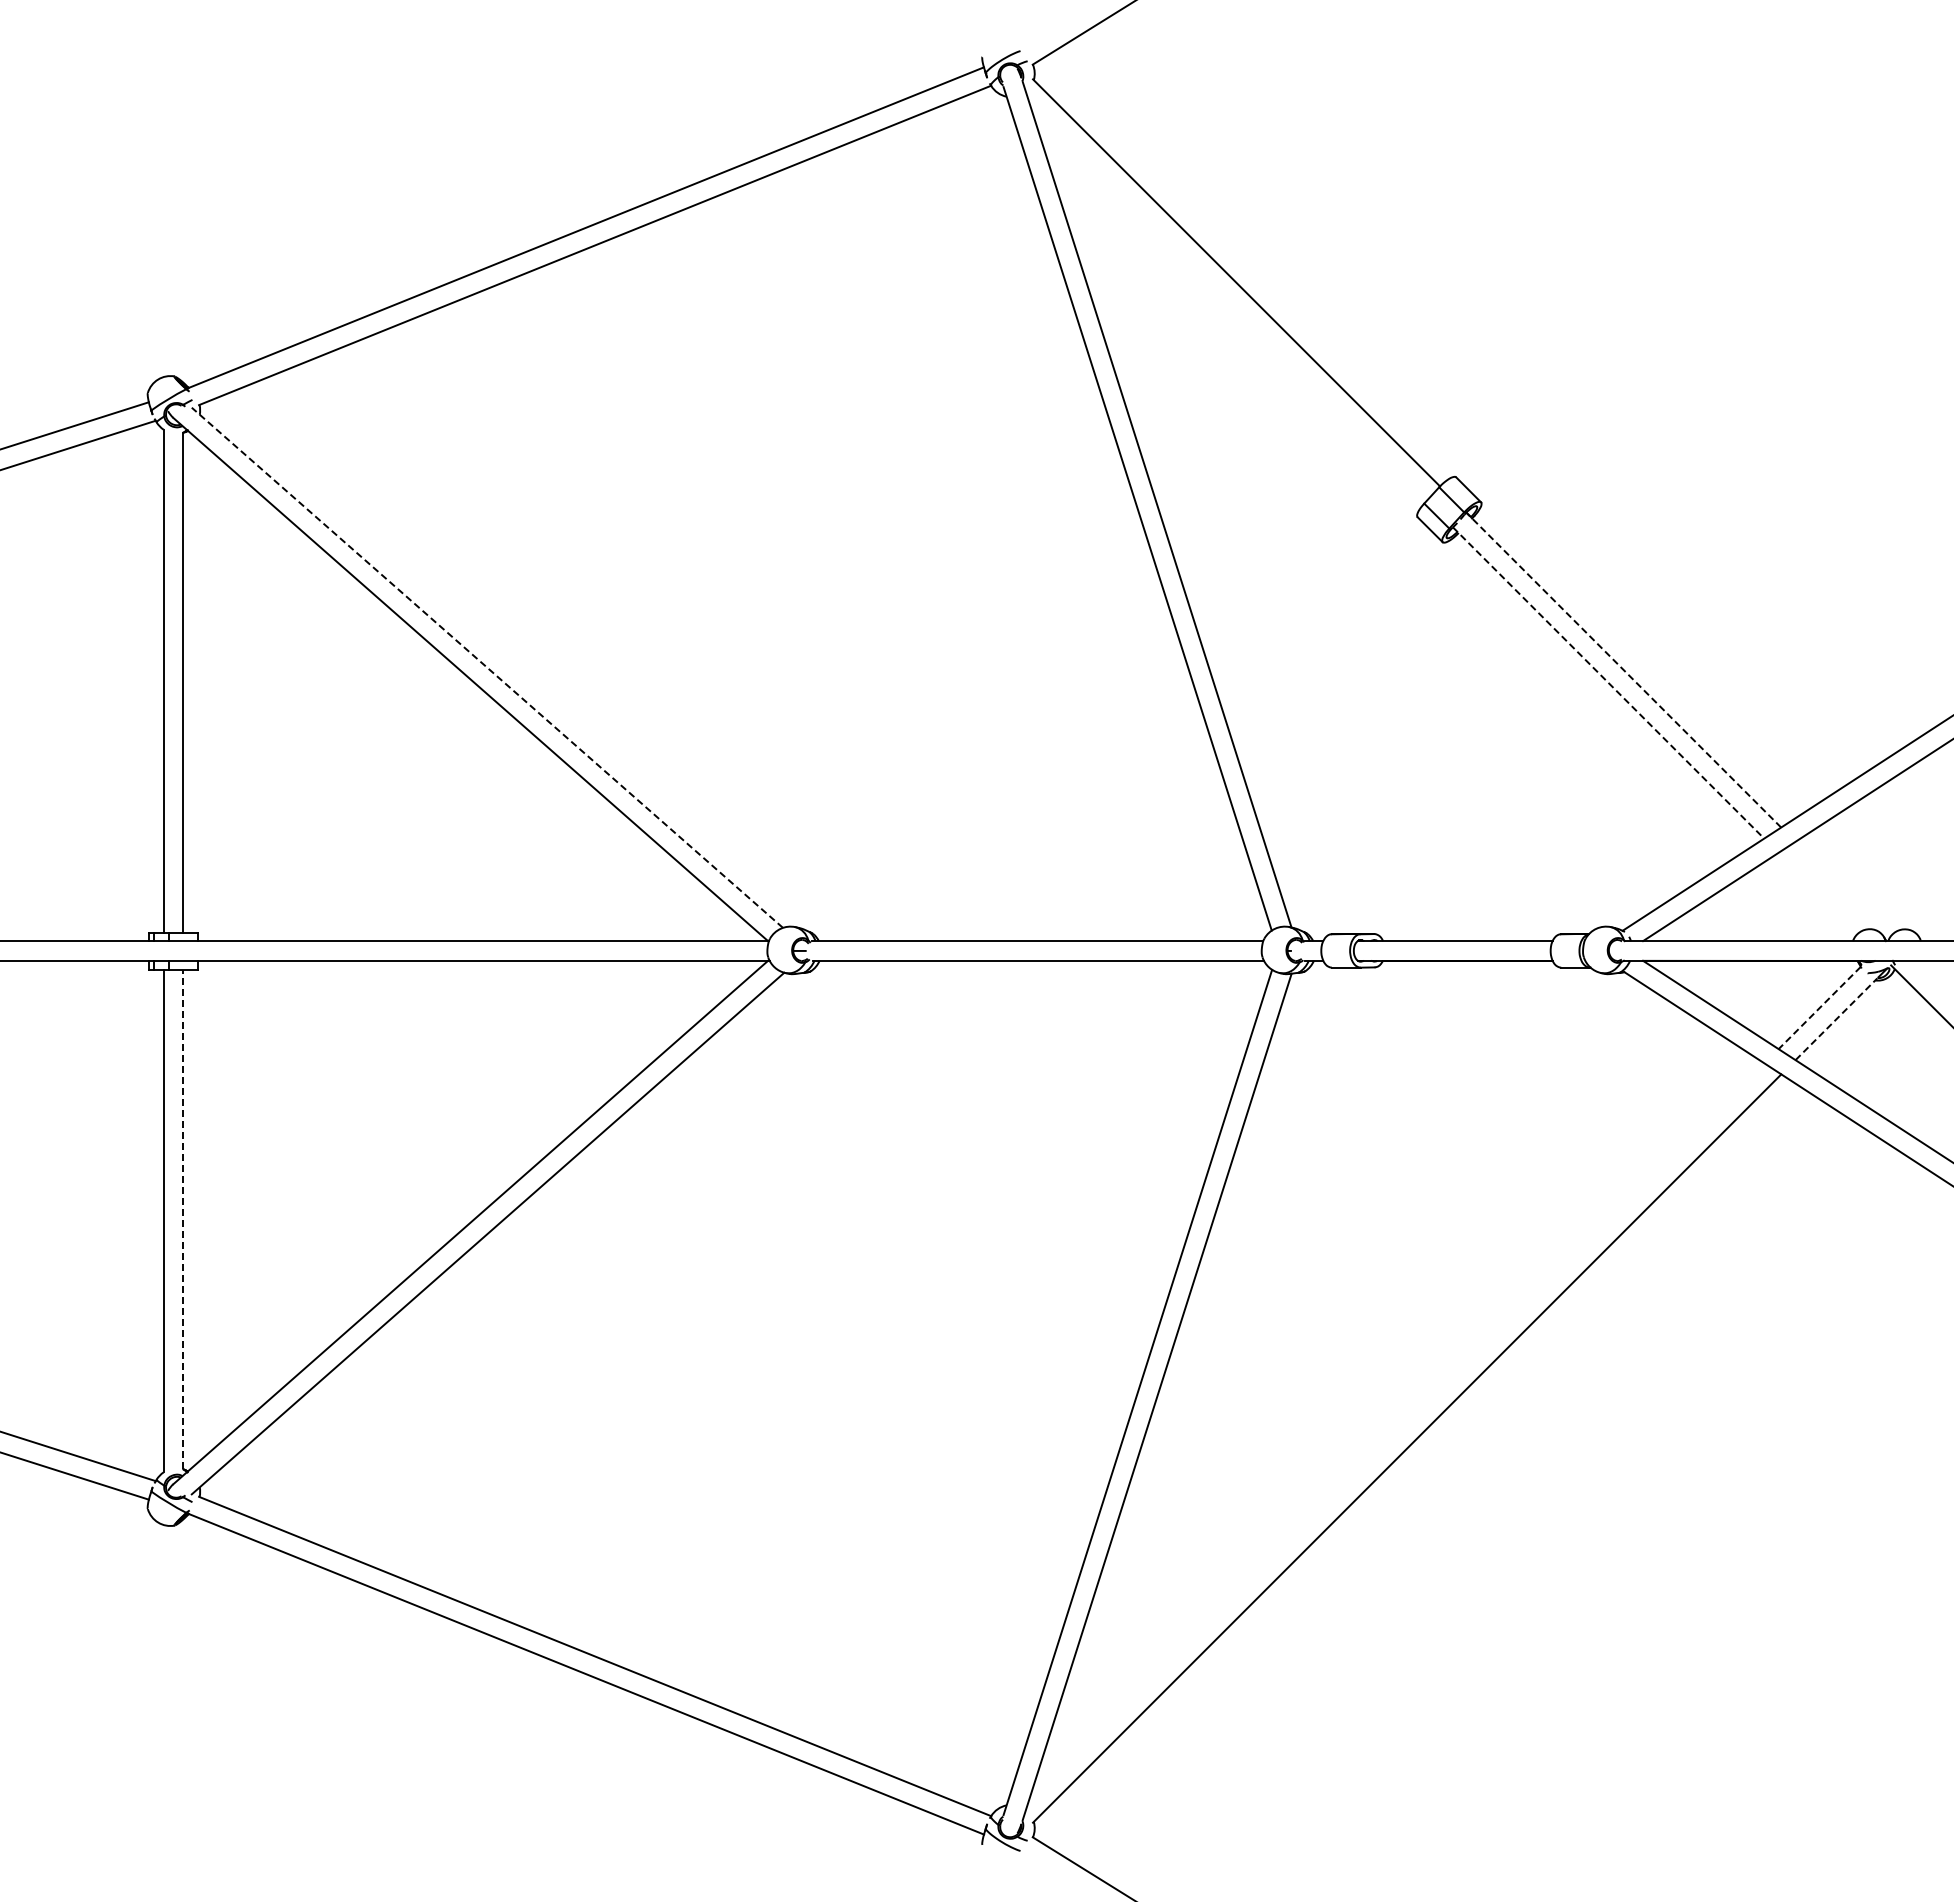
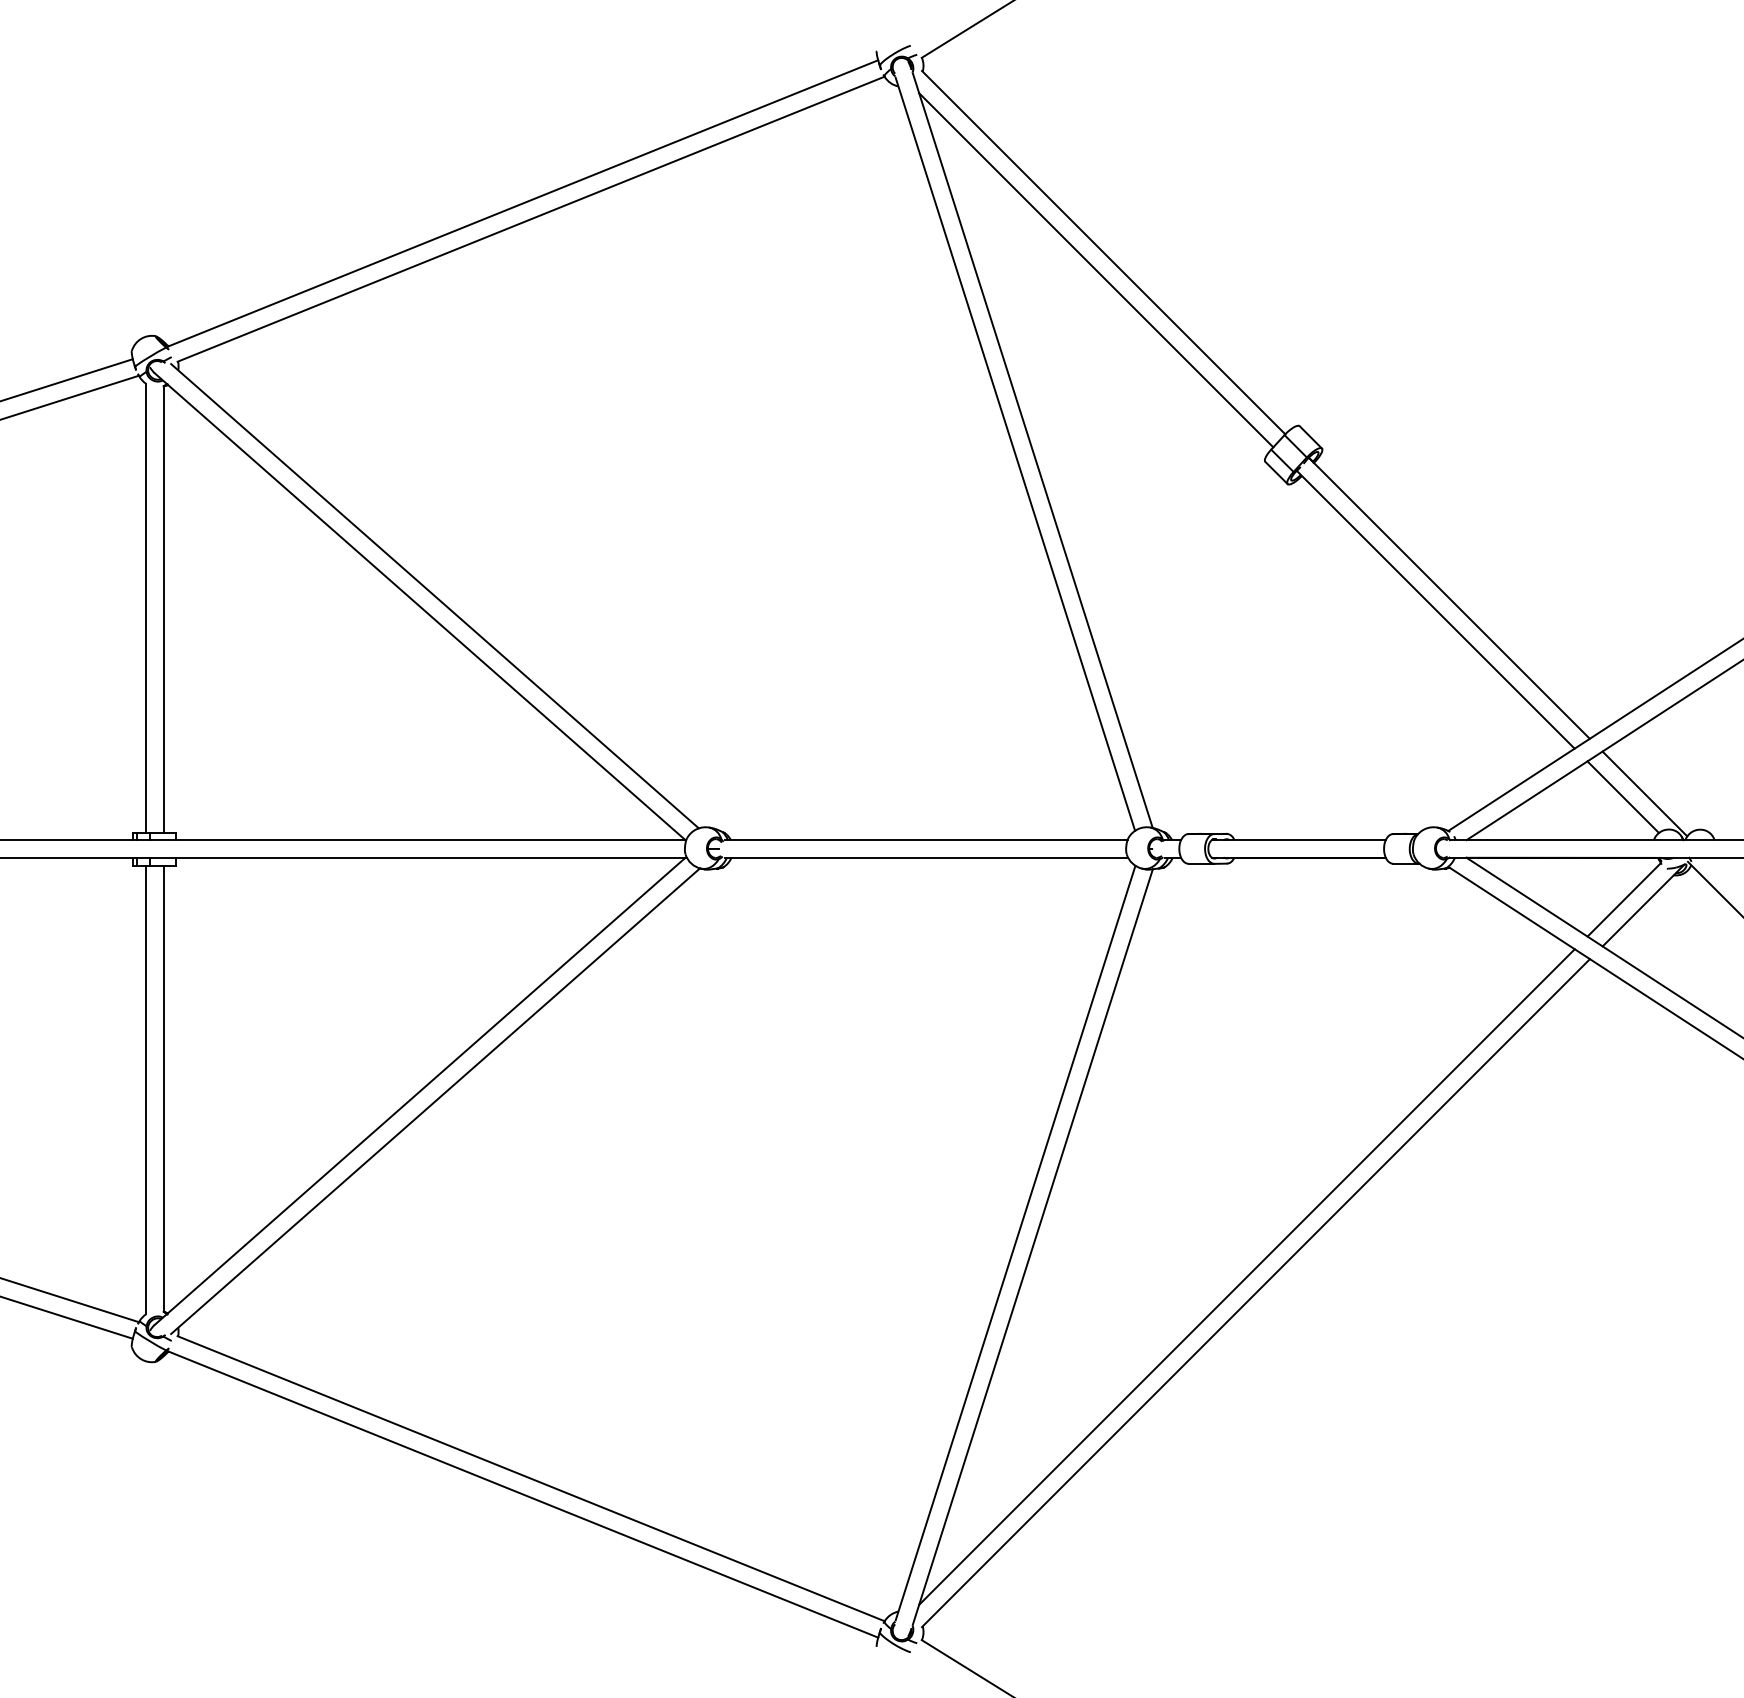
line: (1227, 302) -> (1095, 270), added
line: (487, 667) -> (435, 595), dashed -> solid
line: (1623, 670) -> (1449, 598), dashed -> solid
line: (1608, 683) -> (1435, 610), dashed -> solid
line: (1842, 888) -> (1644, 793), added
line: (1818, 892) -> (1623, 796), added
line: (1819, 1008) -> (1624, 900), dashed -> solid
line: (1836, 1019) -> (1639, 910), dashed -> solid
line: (183, 1219) -> (163, 1088), dashed -> solid
line: (1396, 1430) -> (1246, 1277), added

